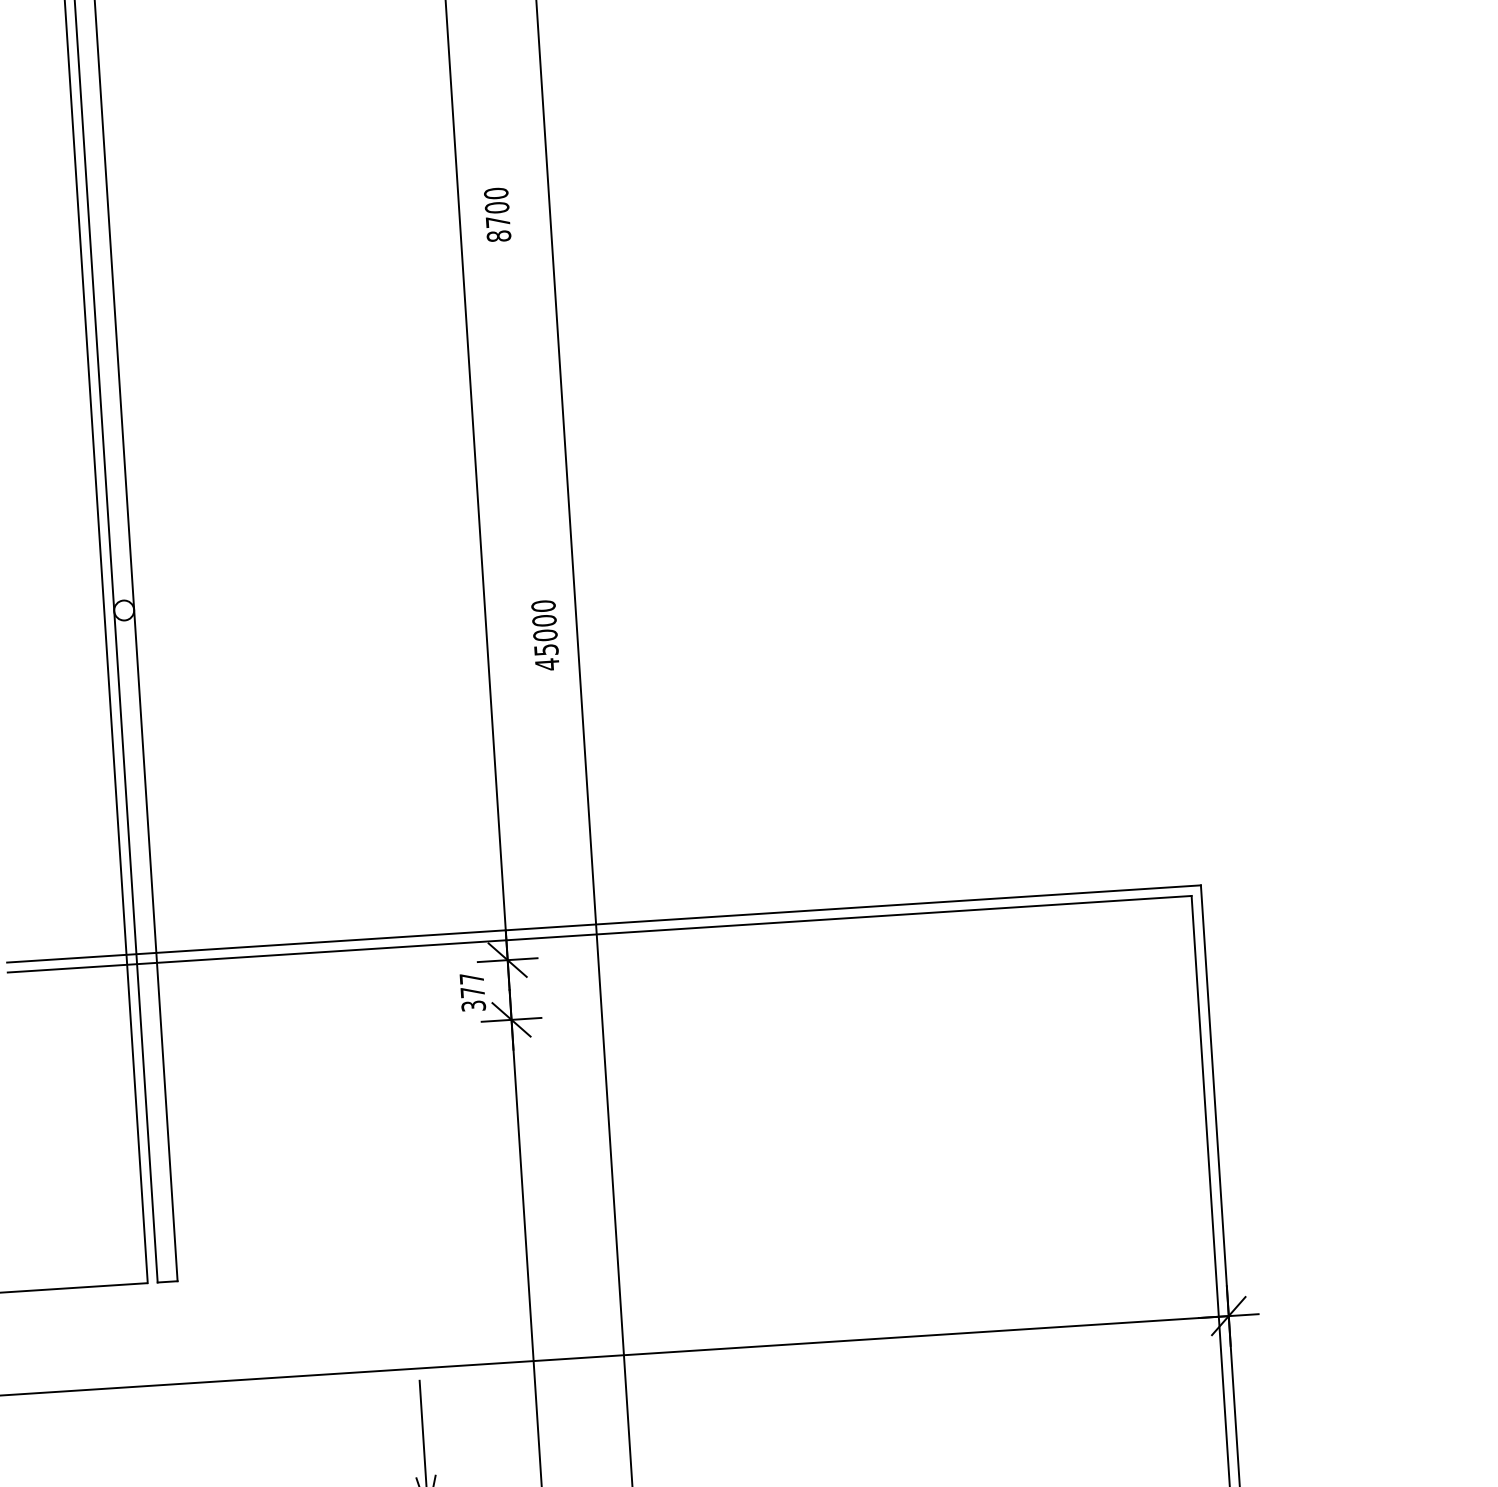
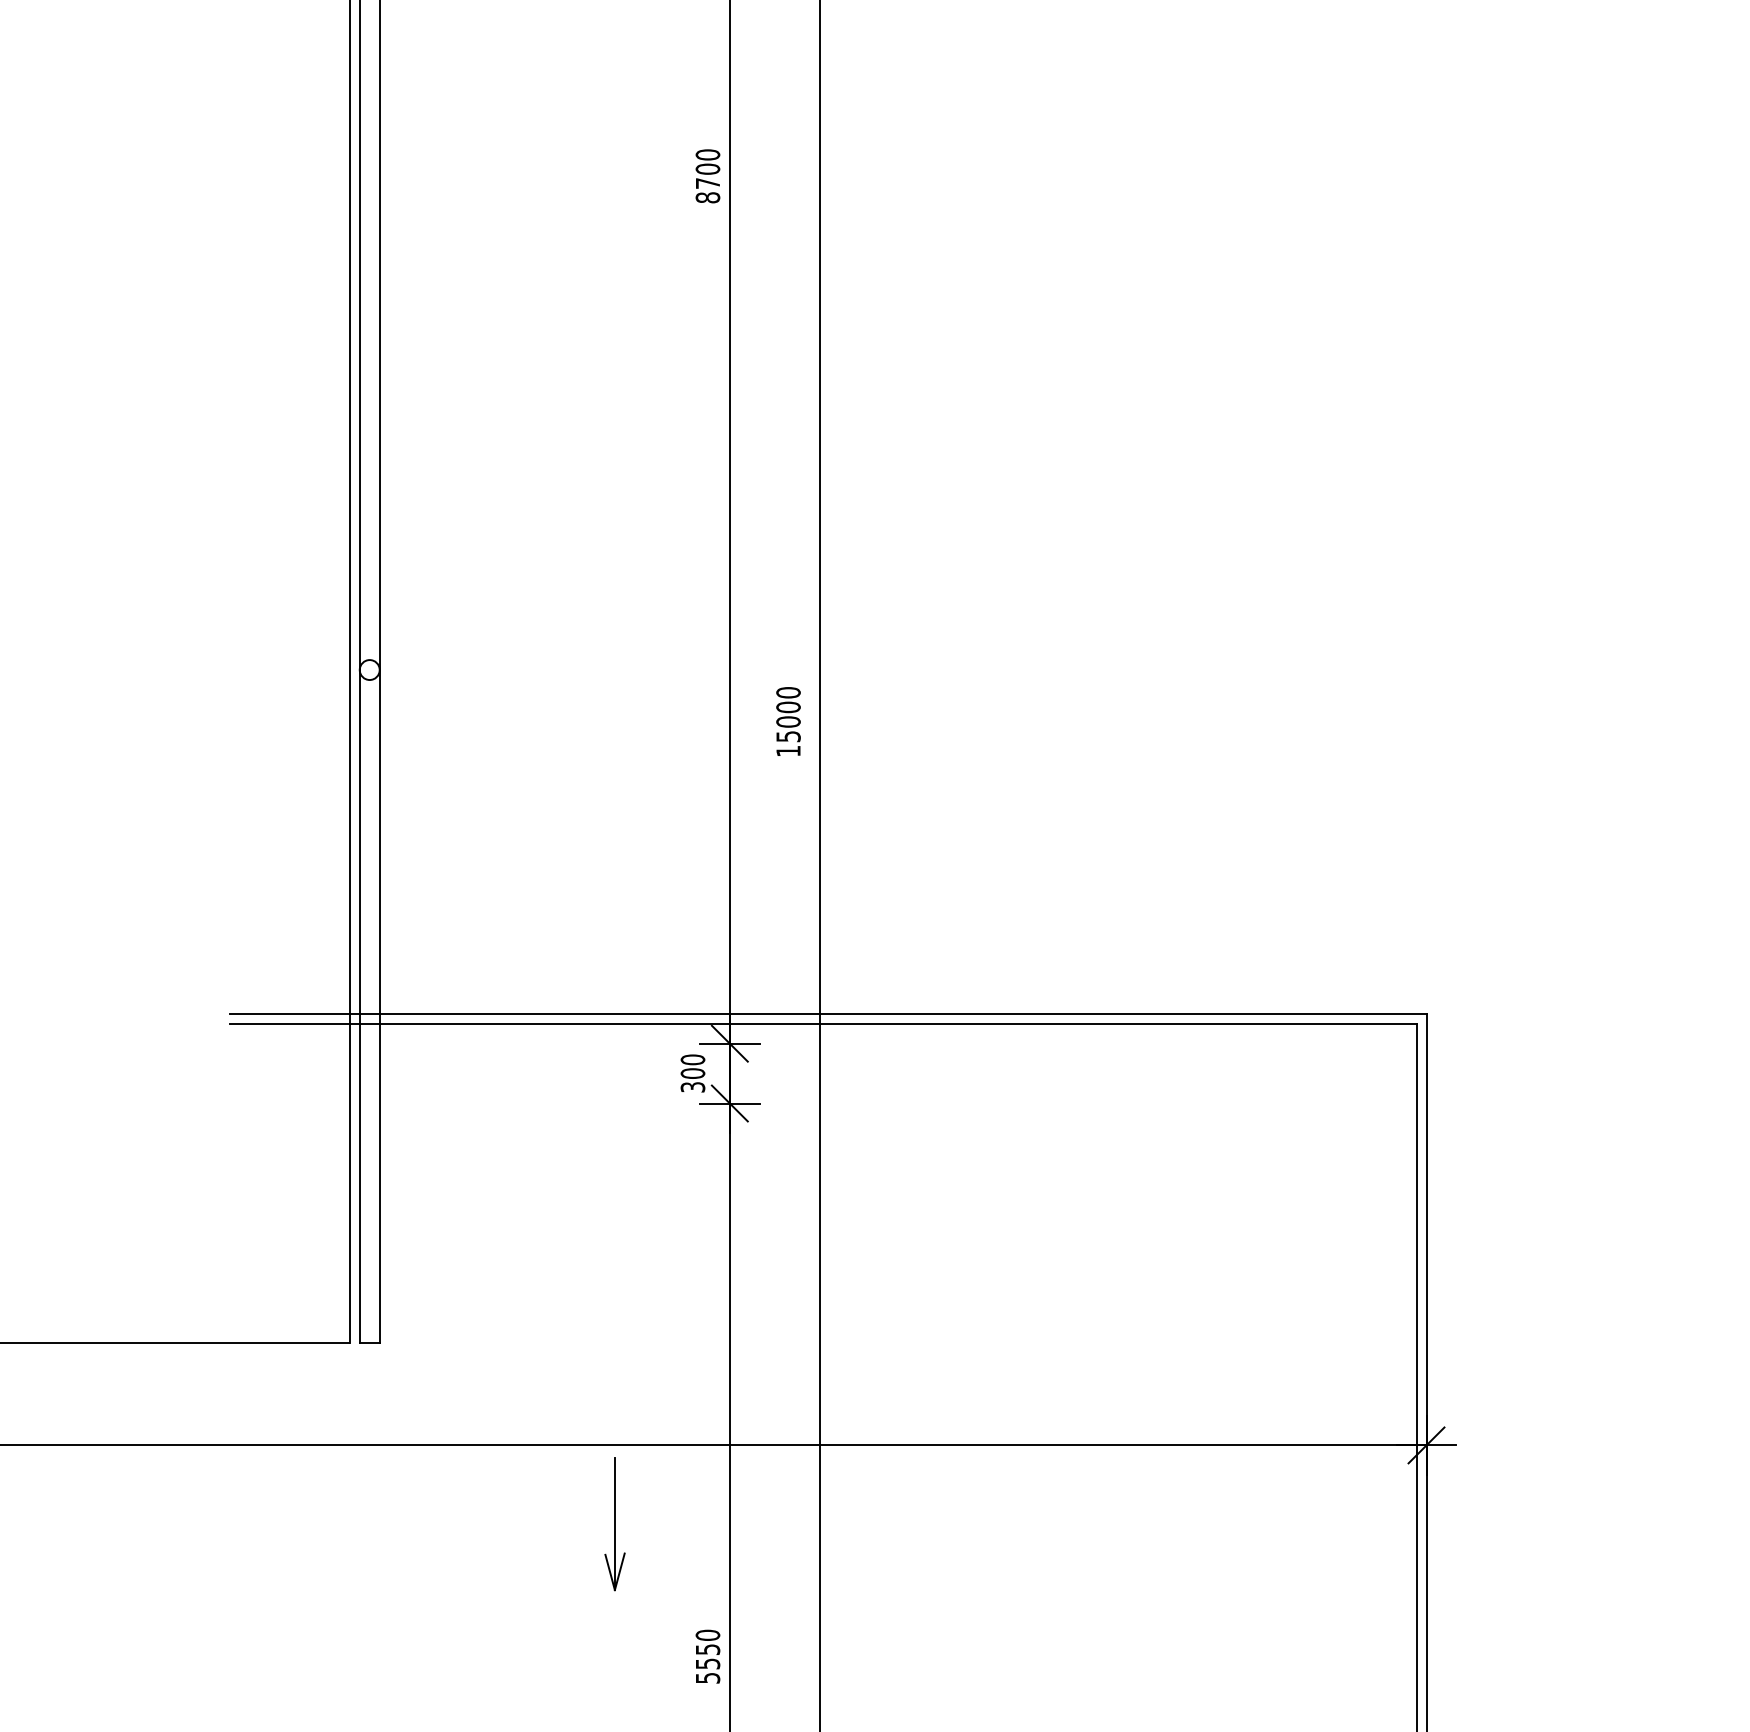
text: (497, 215) -> (707, 176), moved
text: (547, 664) -> (788, 751), 45000 -> 15000
text: (471, 985) -> (692, 1066), 377 -> 300

